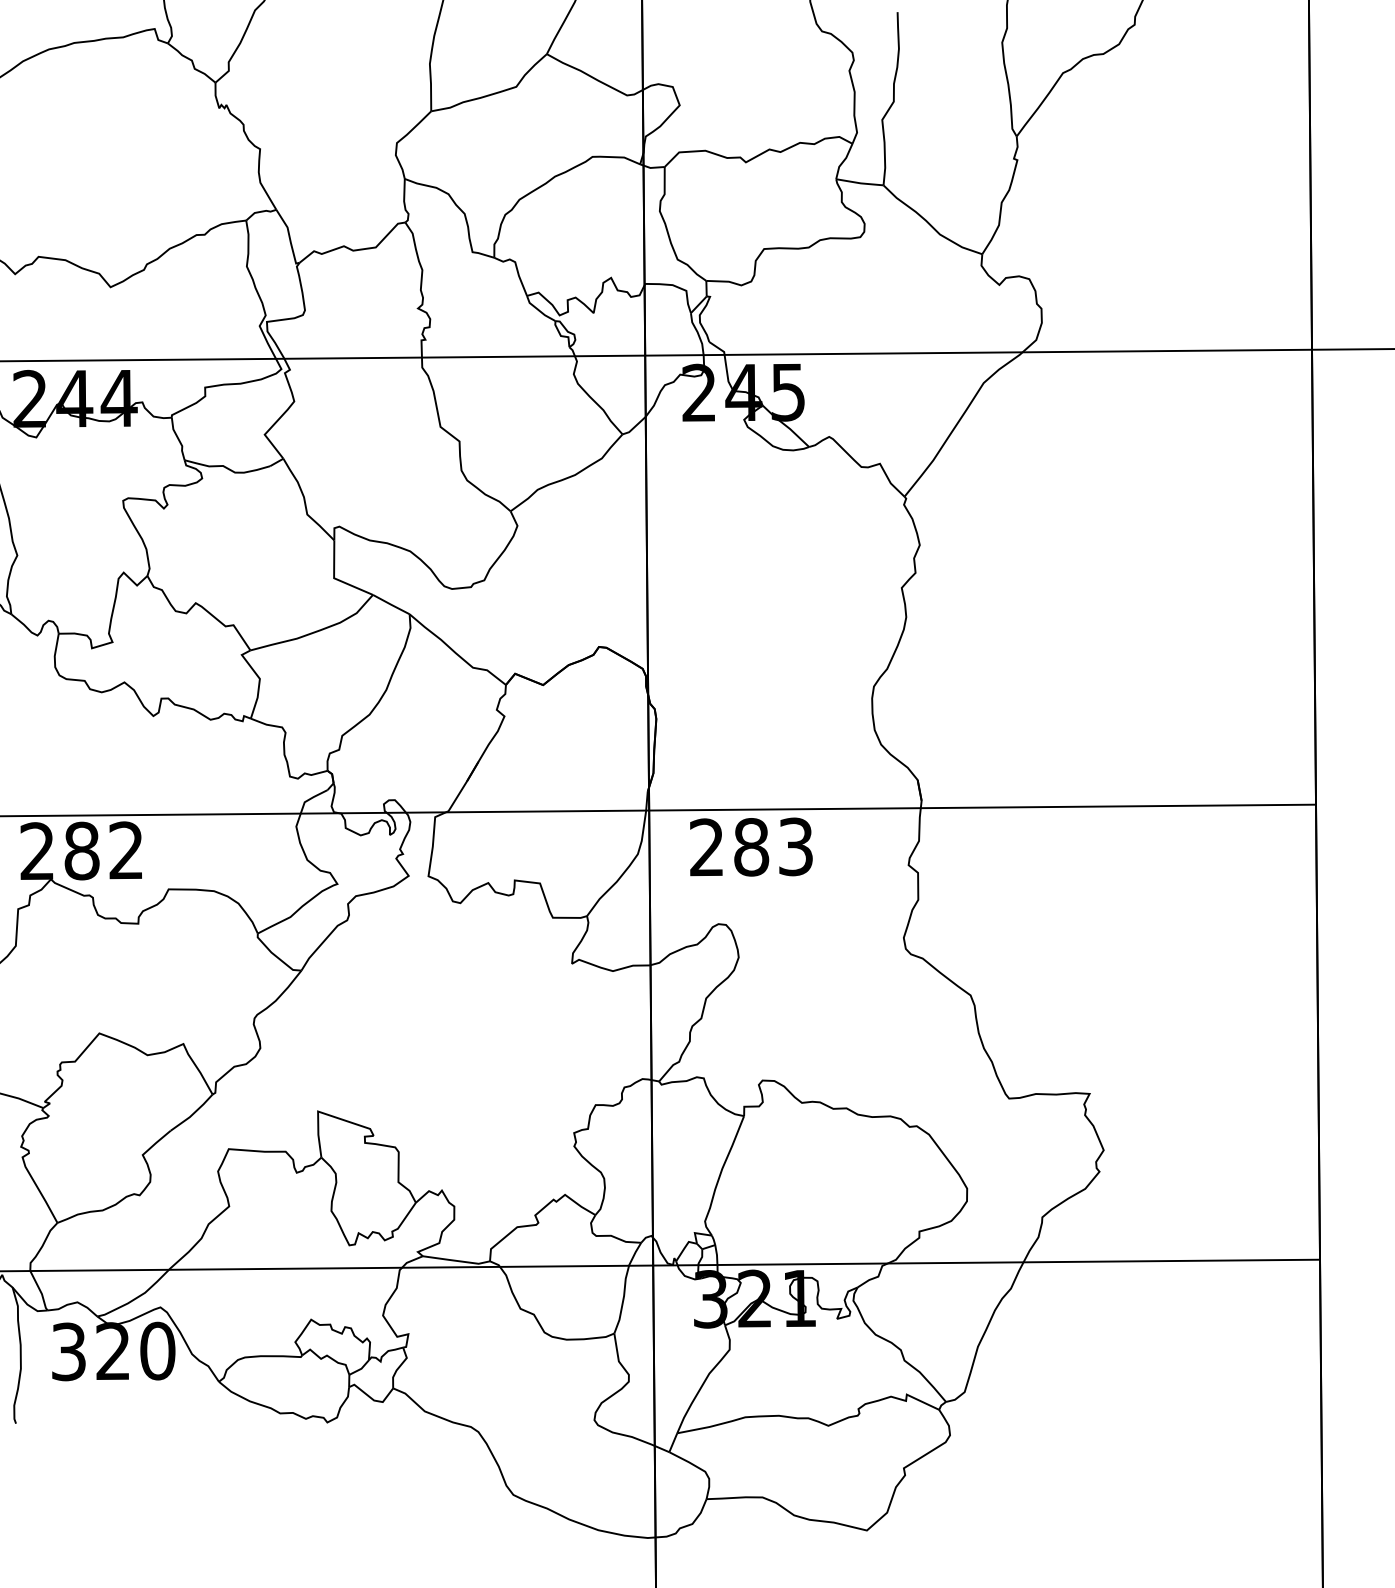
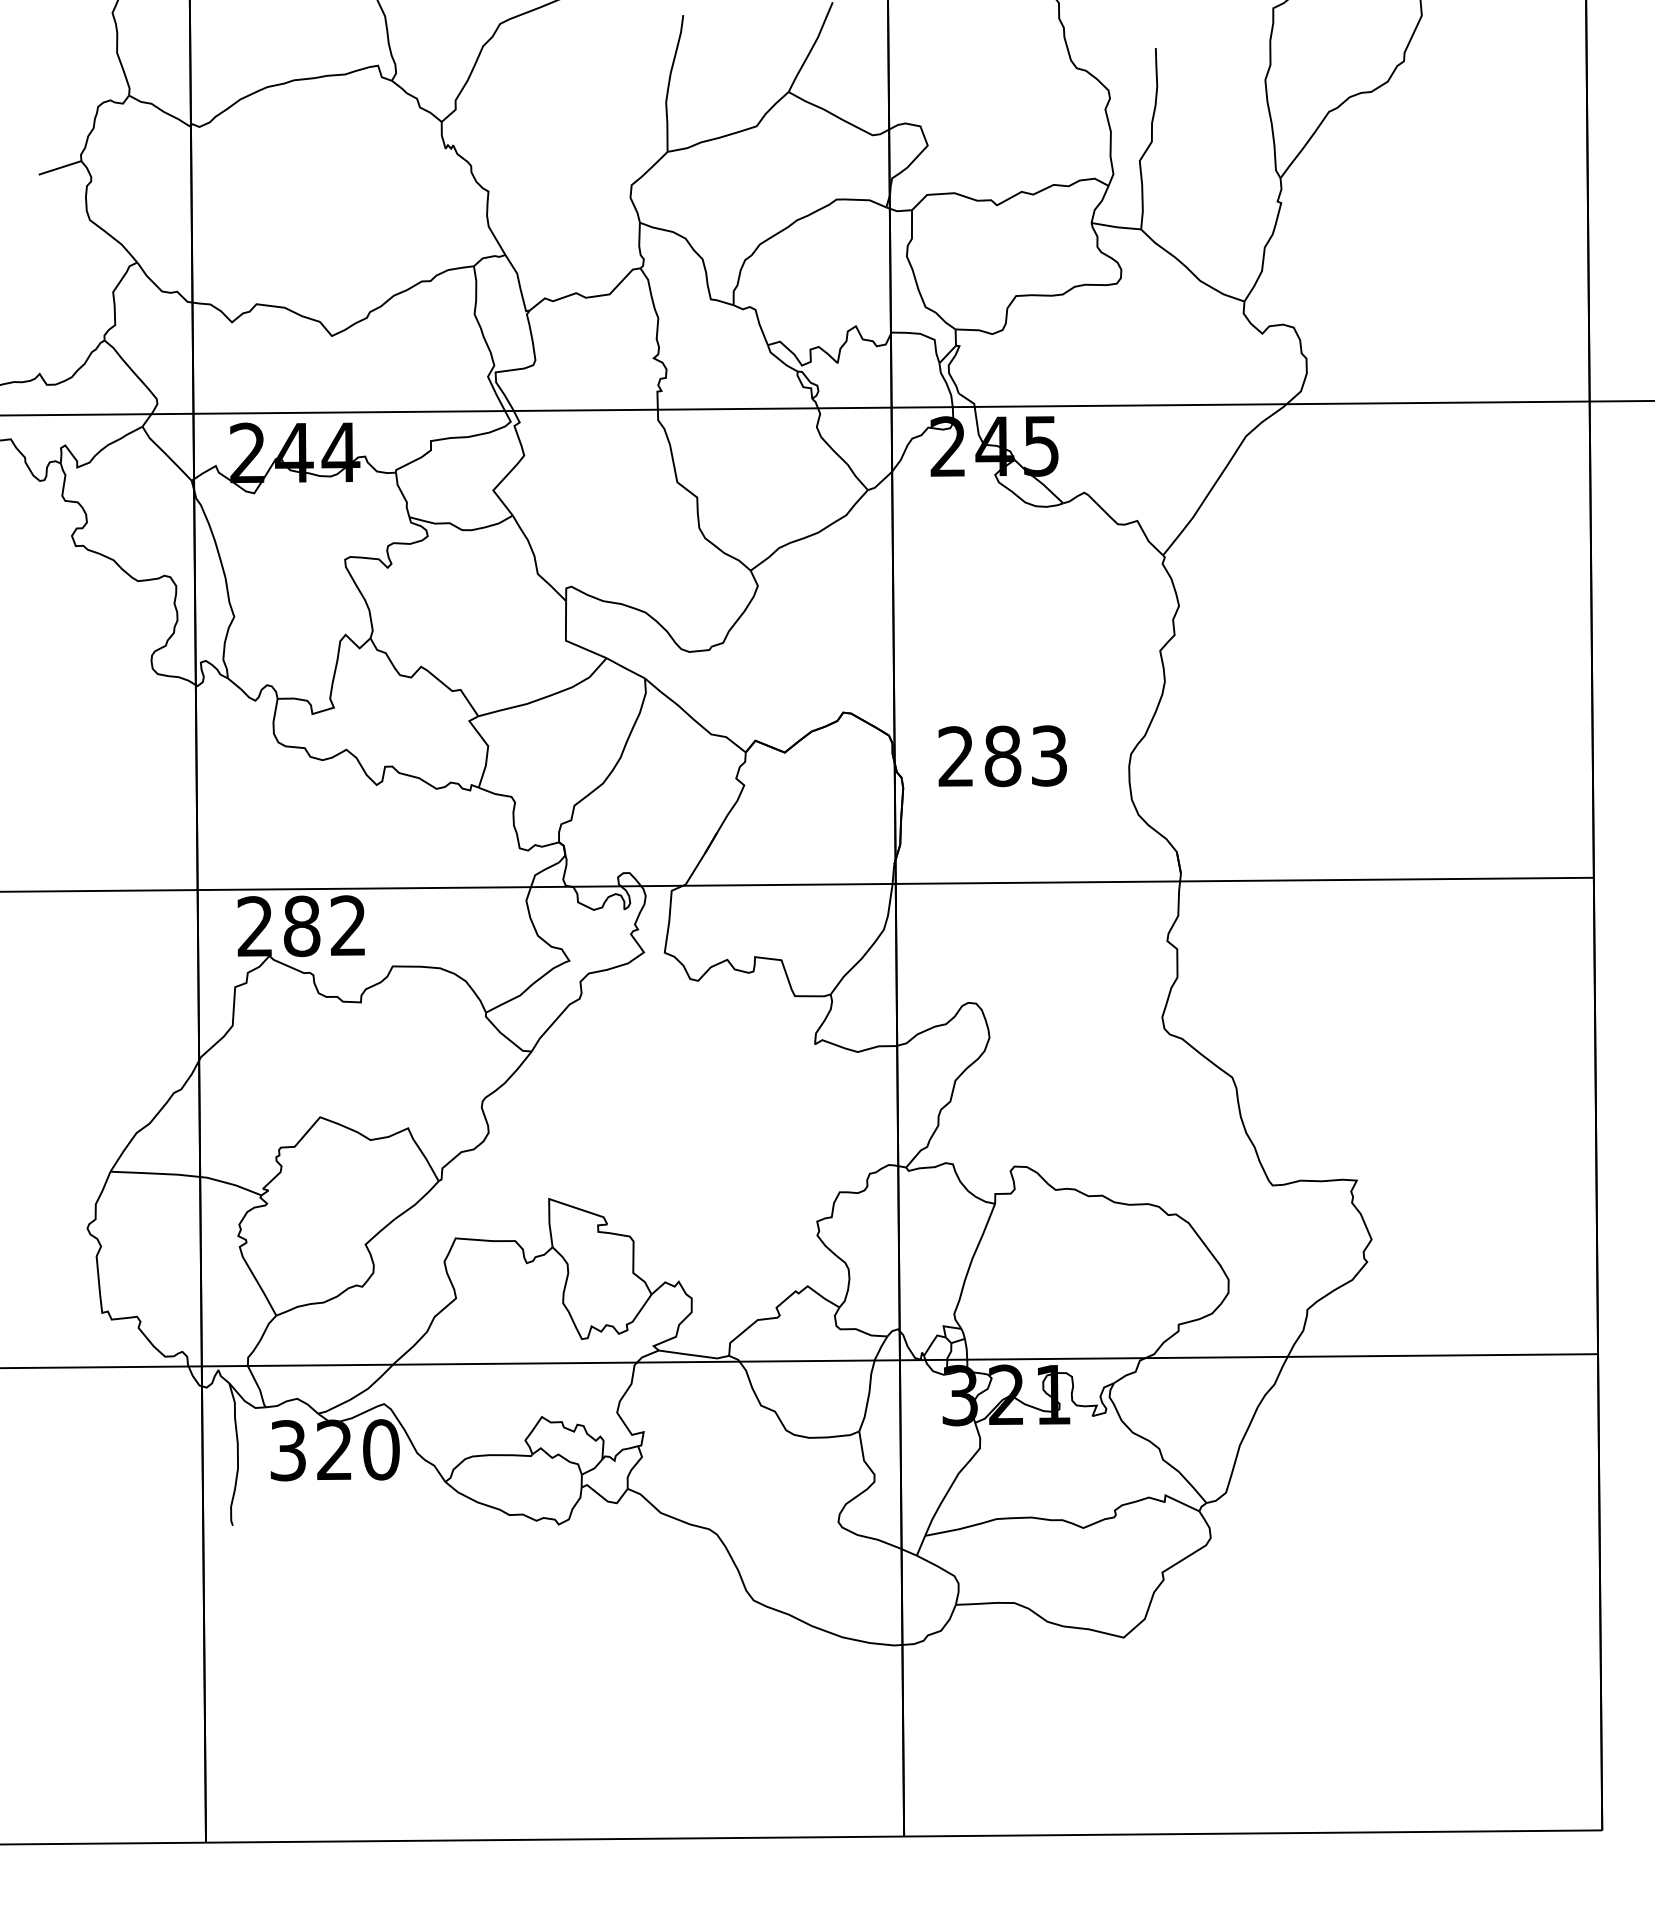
text: (751, 847) -> (1002, 756), moved

